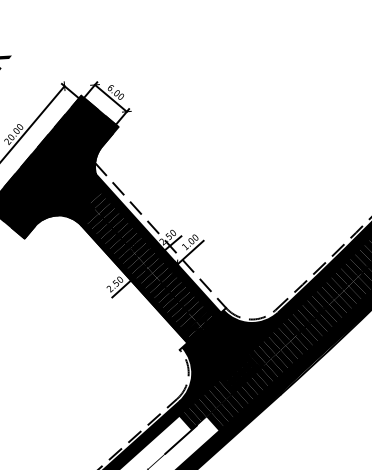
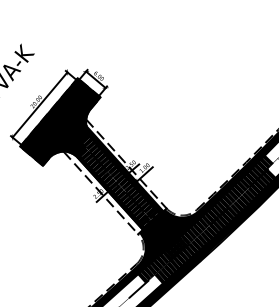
line: (118, 282) -> (100, 192), added

